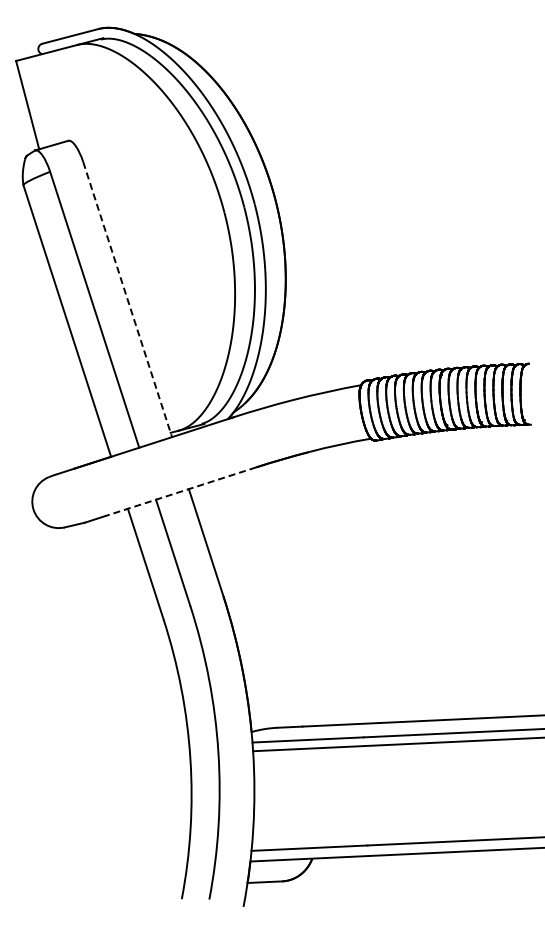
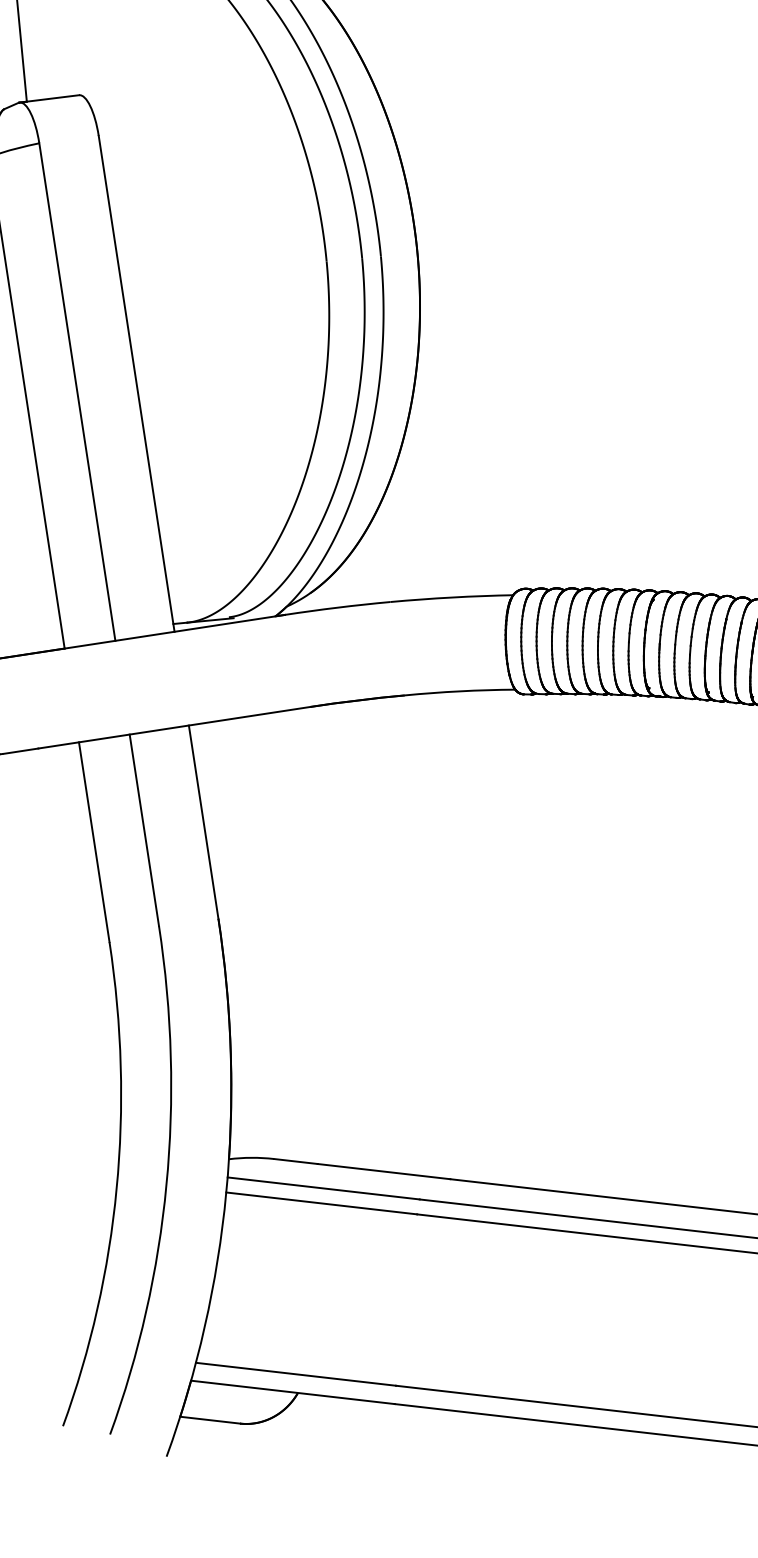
line: (127, 300) -> (136, 385), dashed -> solid
line: (180, 491) -> (173, 727), dashed -> solid

